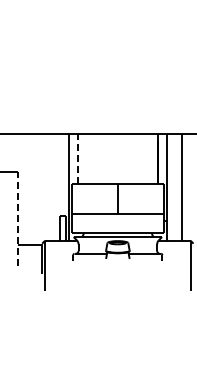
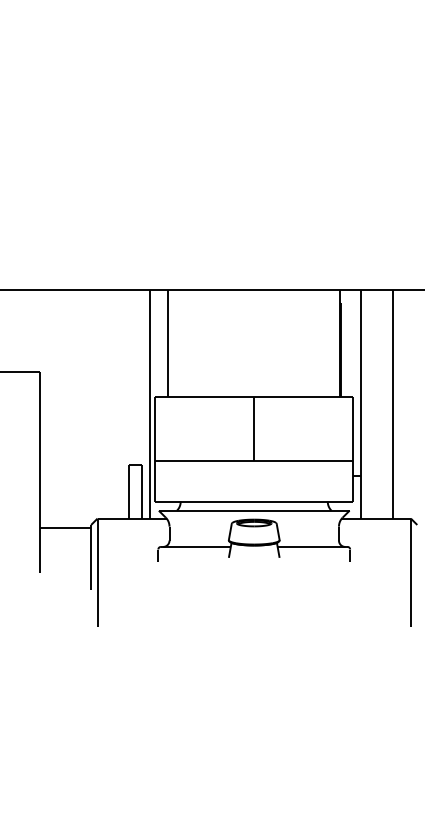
line: (77, 159) -> (167, 343), dashed -> solid
line: (18, 219) -> (40, 472), dashed -> solid

